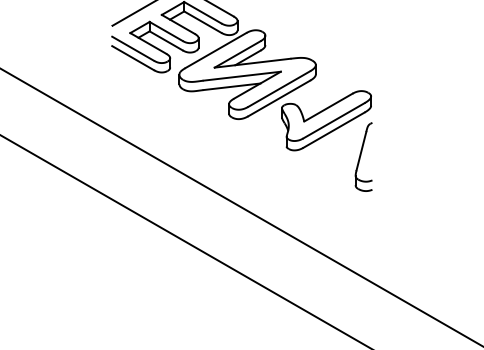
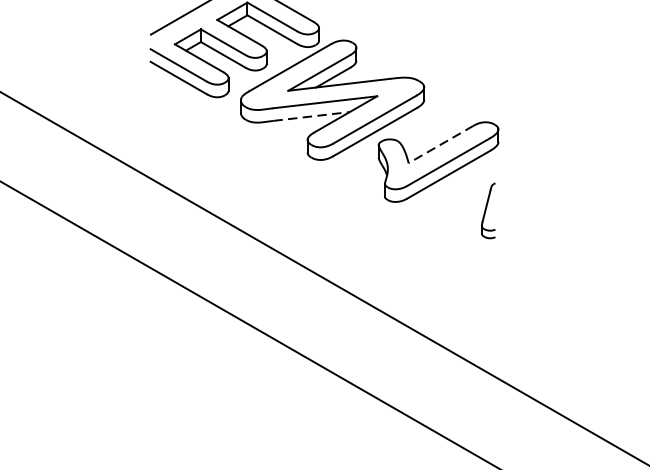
line: (232, 86) -> (312, 116), solid -> dashed
line: (328, 107) -> (441, 144), solid -> dashed
part: (363, 156) -> (488, 210), size x0.6

